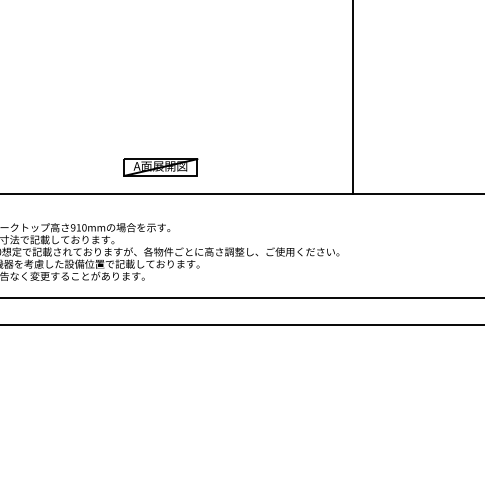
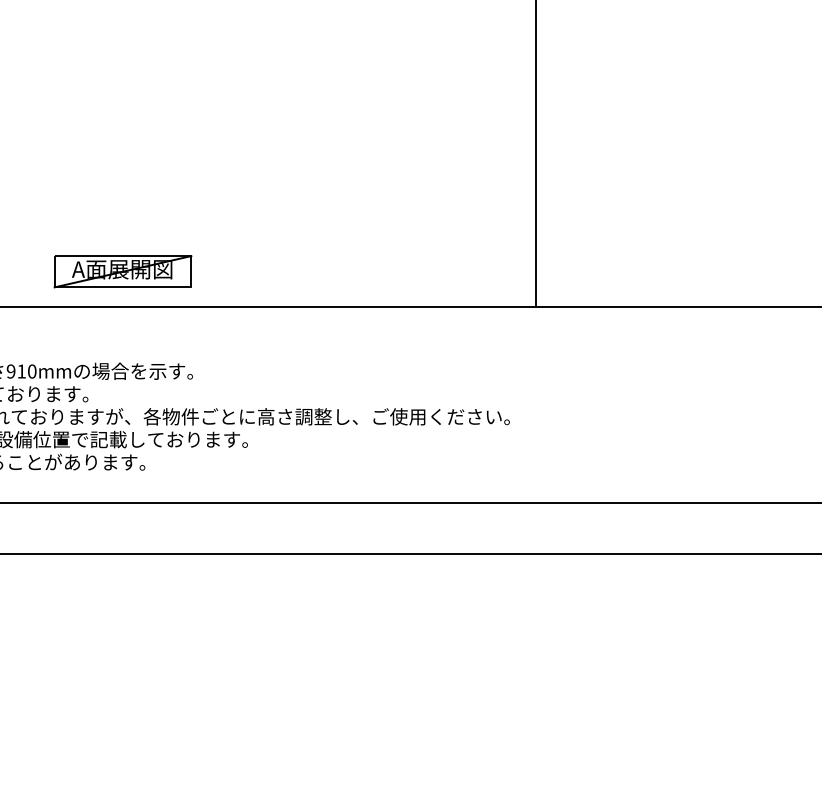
part: (160, 167) -> (122, 271), moved

